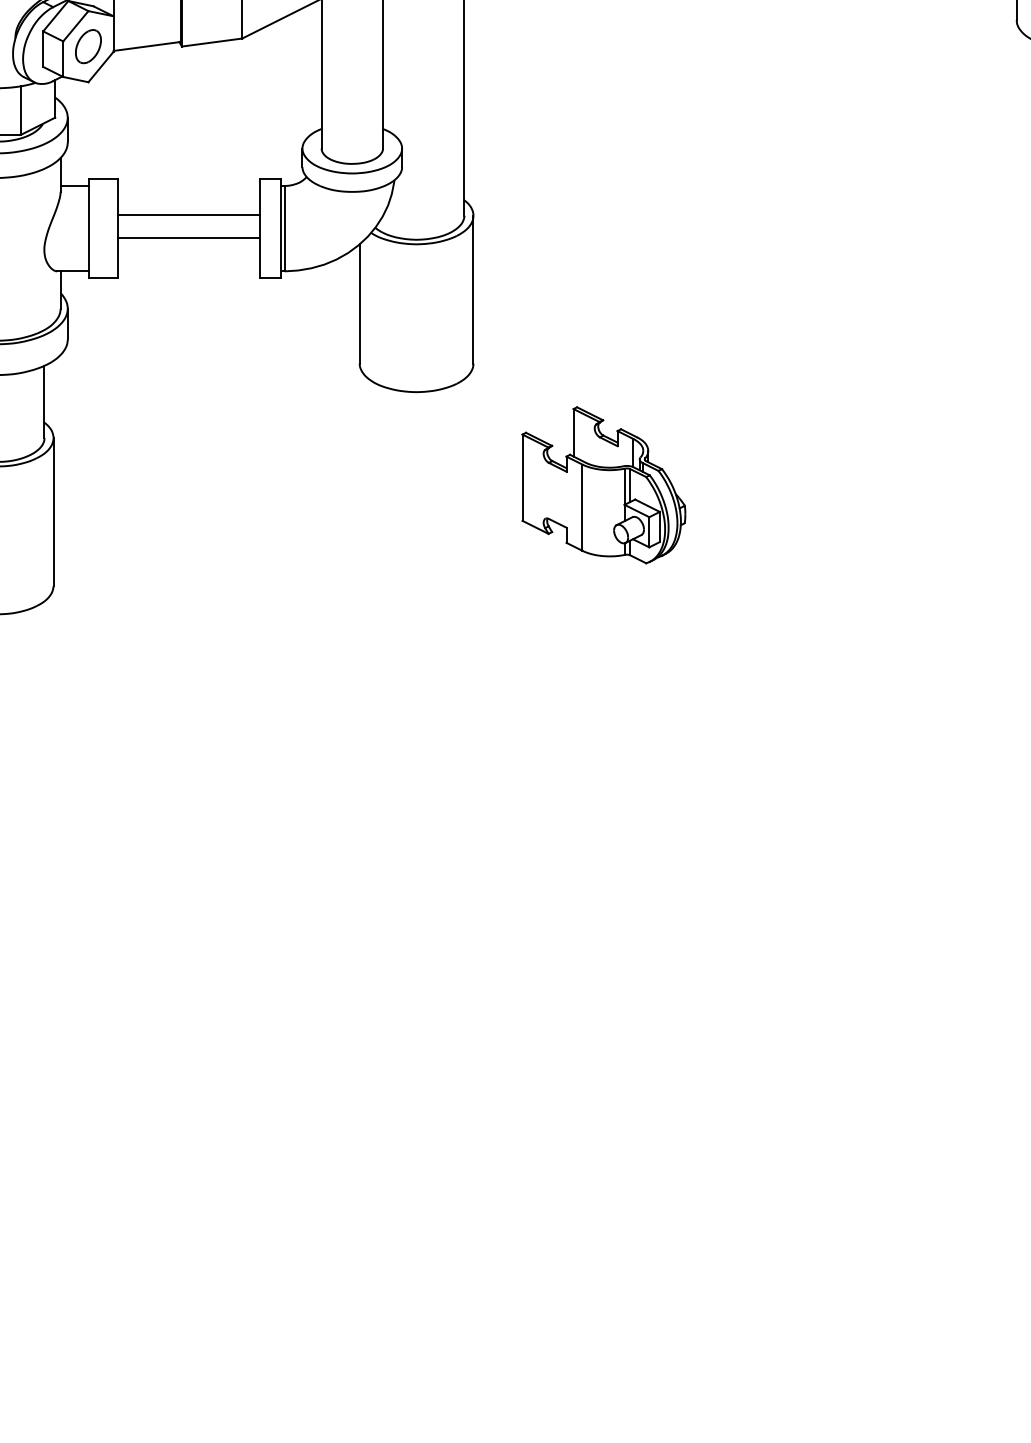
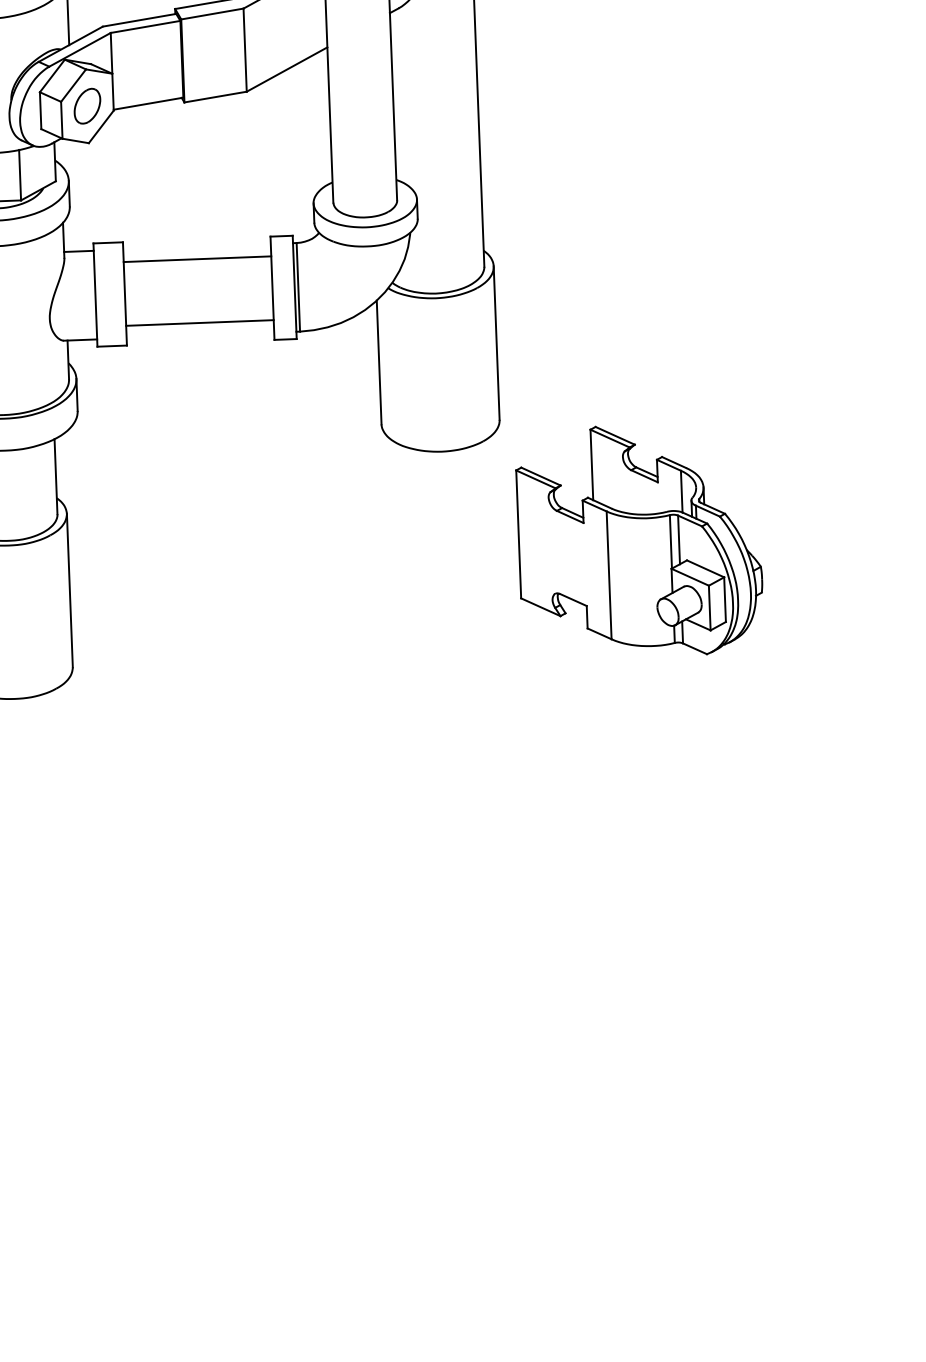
line: (188, 215) -> (199, 323), moved
line: (188, 237) -> (197, 258), moved
part: (603, 484) -> (639, 540), size x1.43

